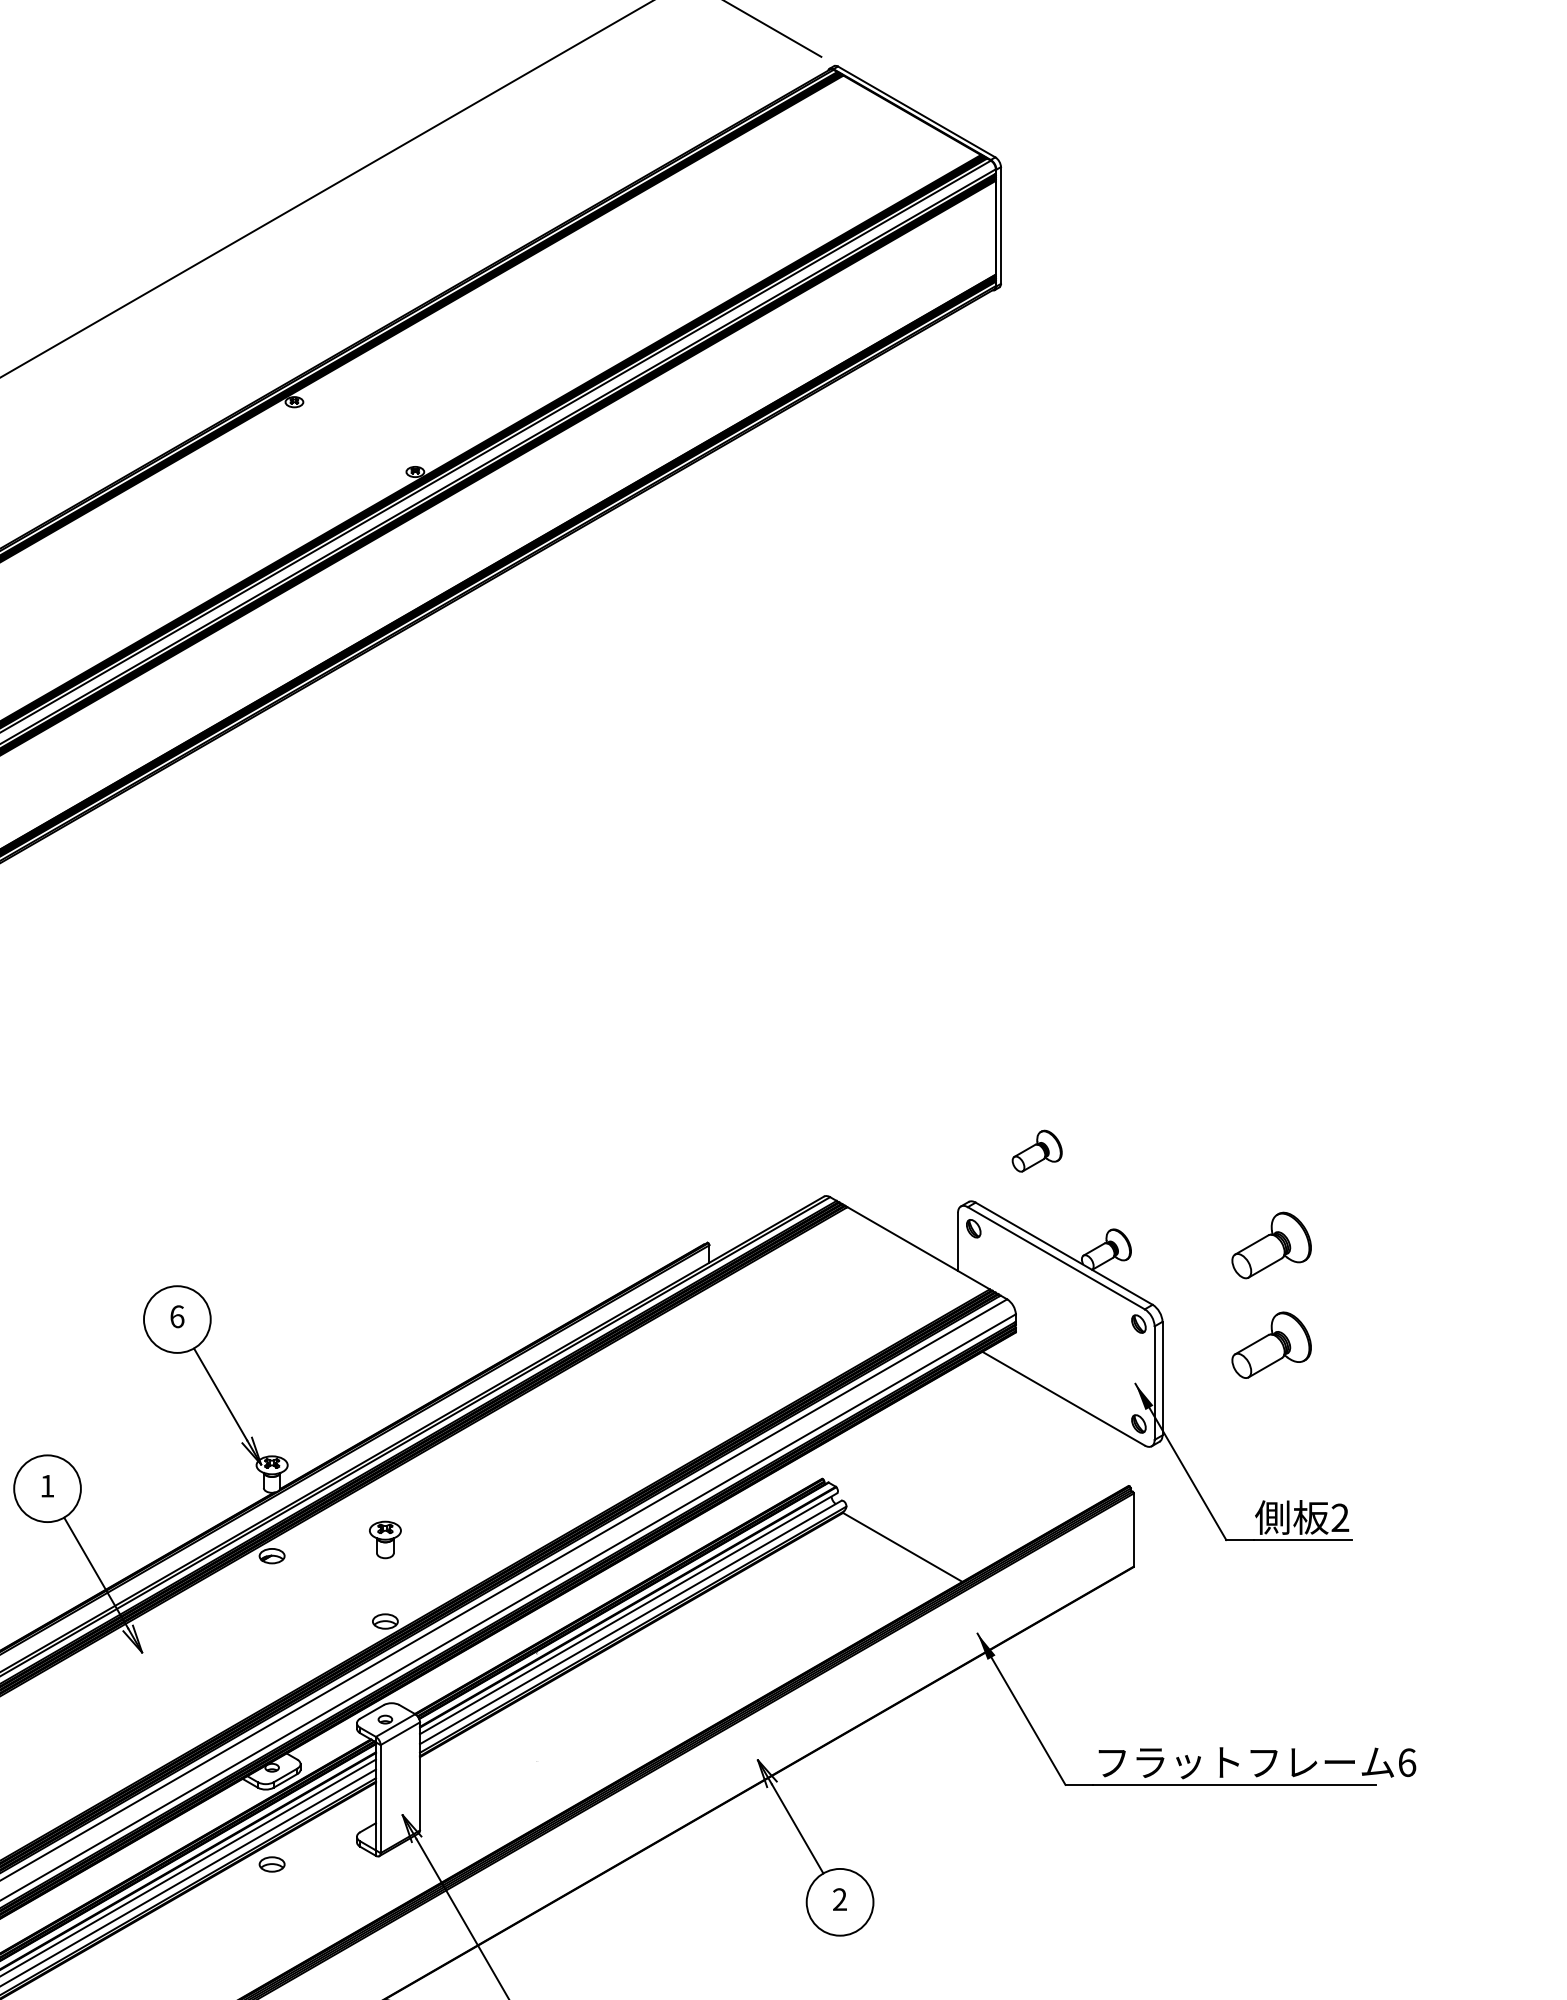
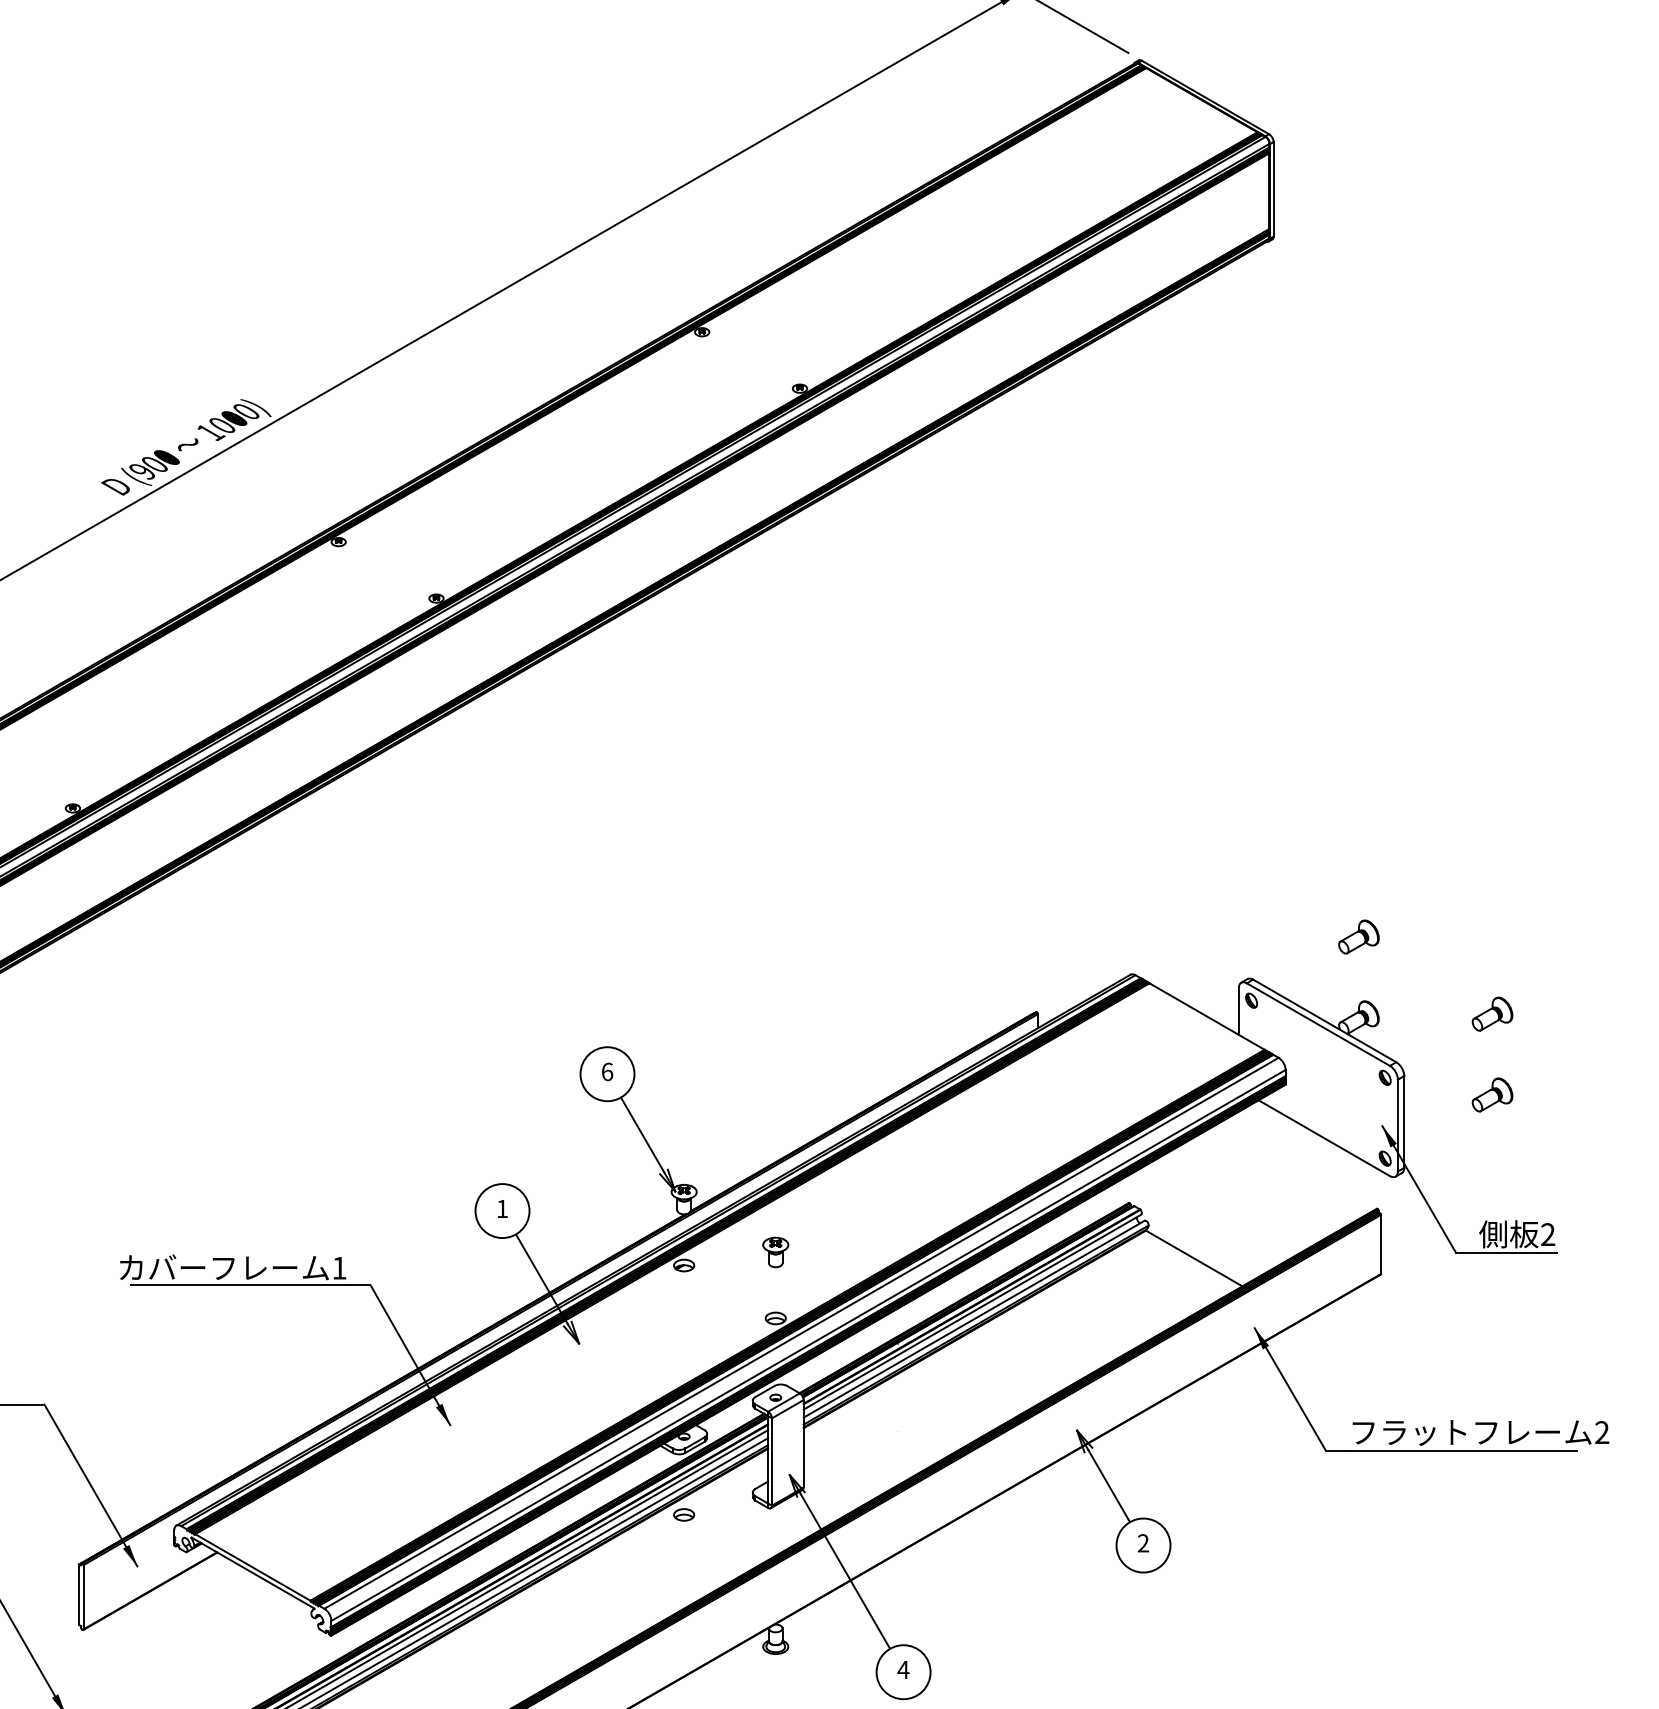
part: (1036, 1150) -> (1358, 936), moved
part: (1271, 1244) -> (1492, 1013), size x0.62
part: (1271, 1344) -> (1492, 1094), size x0.62
text: (1407, 1762) -> (1602, 1432), 6 -> 2

